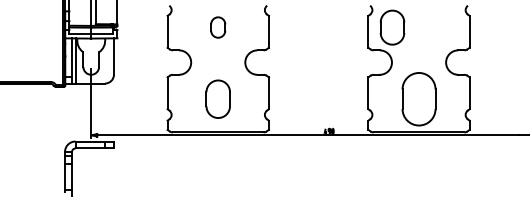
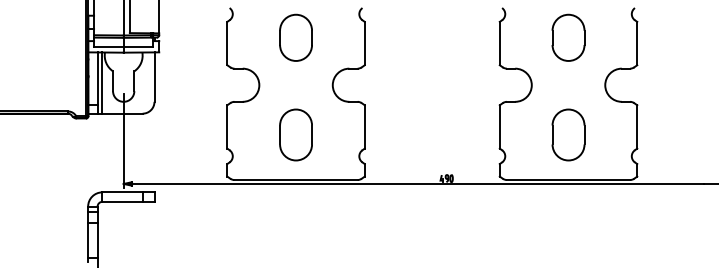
part: (217, 27) -> (295, 37), size x1.67
part: (392, 27) -> (568, 37), moved
part: (419, 98) -> (568, 134), size x0.71

